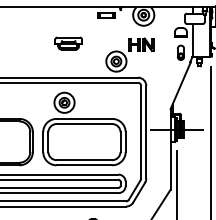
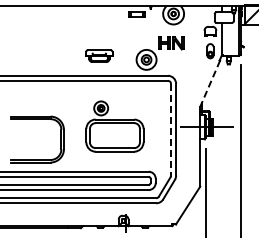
part: (68, 43) -> (99, 55), moved
line: (180, 86) -> (209, 84), solid -> dashed
part: (83, 128) -> (114, 126), size x0.7
line: (141, 131) -> (171, 129), solid -> dashed

